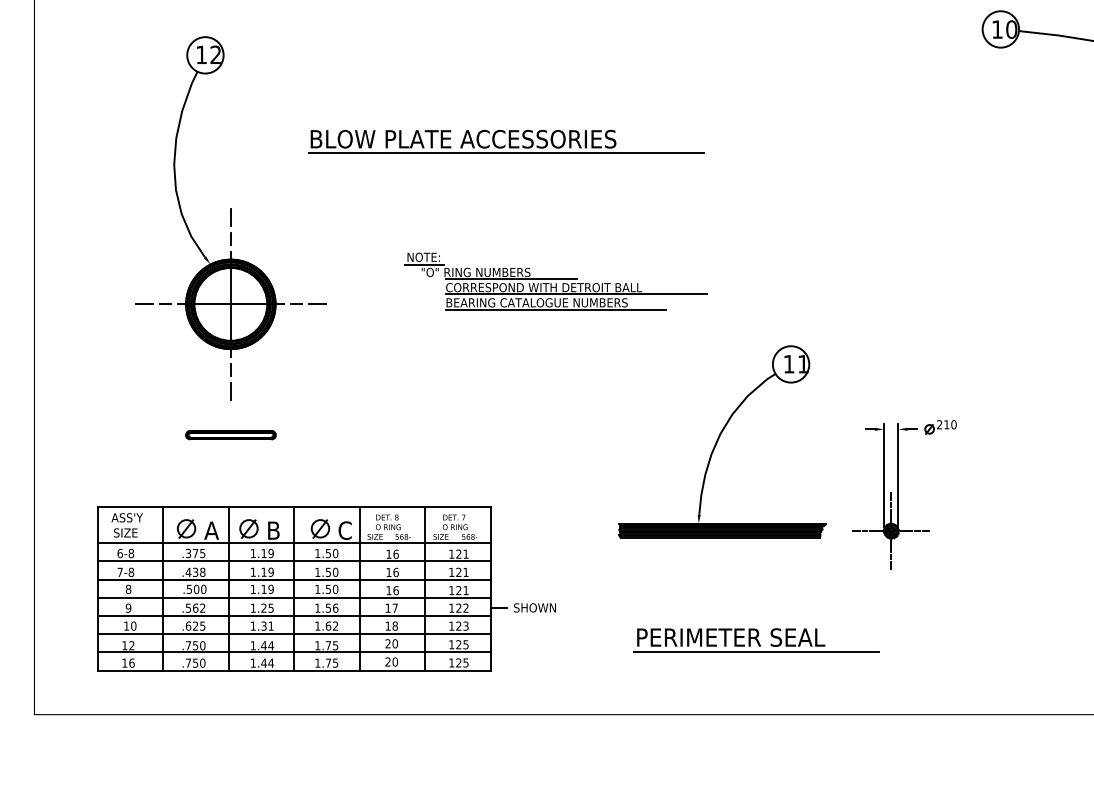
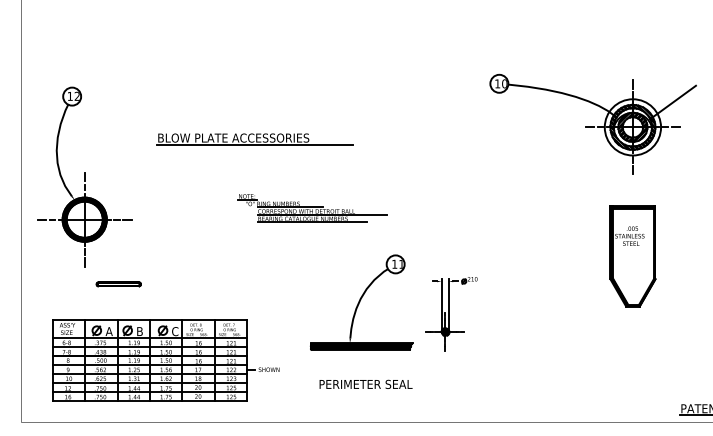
part: (230, 216) -> (84, 176), moved
part: (556, 281) -> (312, 208), moved
part: (721, 441) -> (361, 302), moved
line: (756, 651) -> (378, 391), removed

